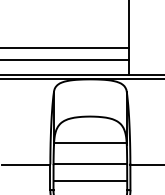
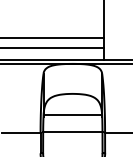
line: (89, 180) -> (72, 145), removed

